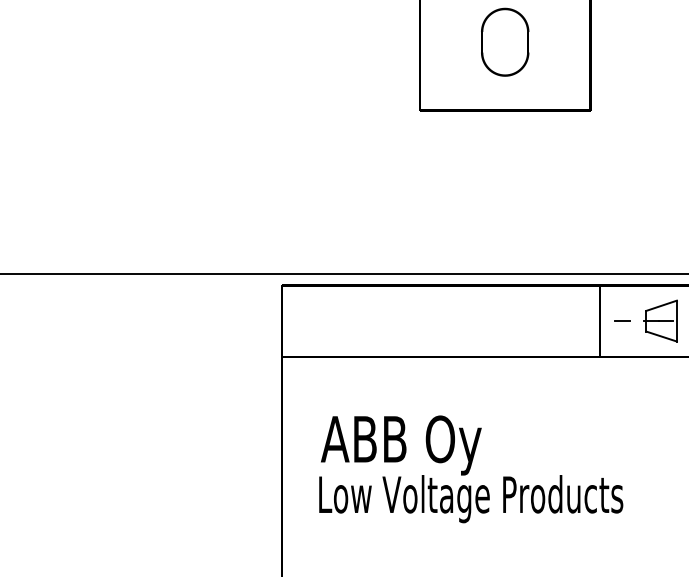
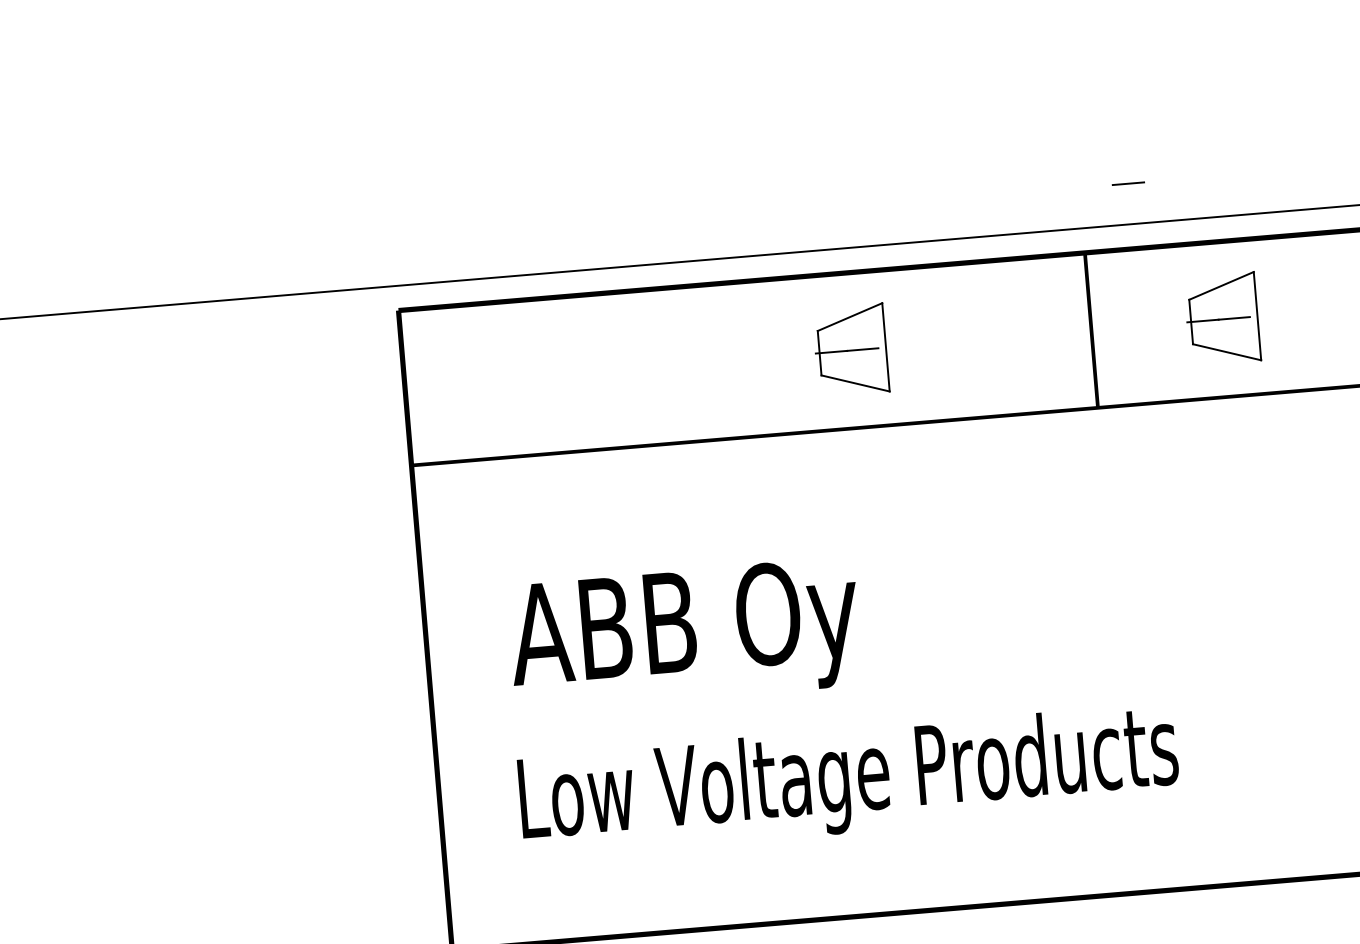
part: (488, 320) -> (850, 348), added
line: (622, 320) -> (1127, 182), moved
text: (471, 499) -> (849, 781), moved

